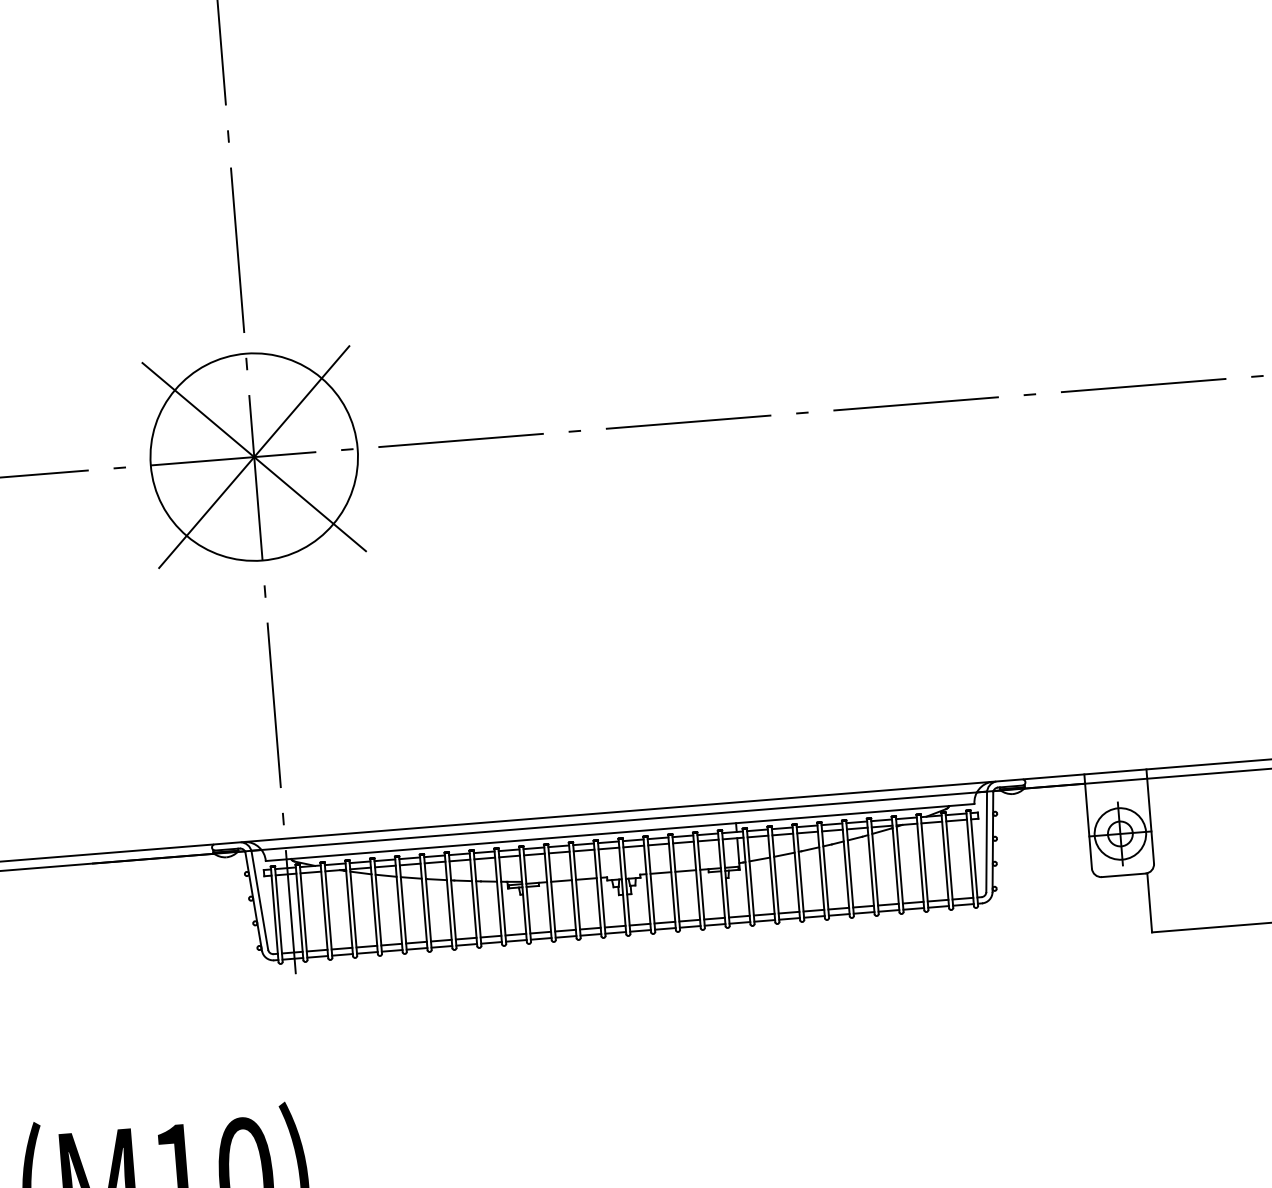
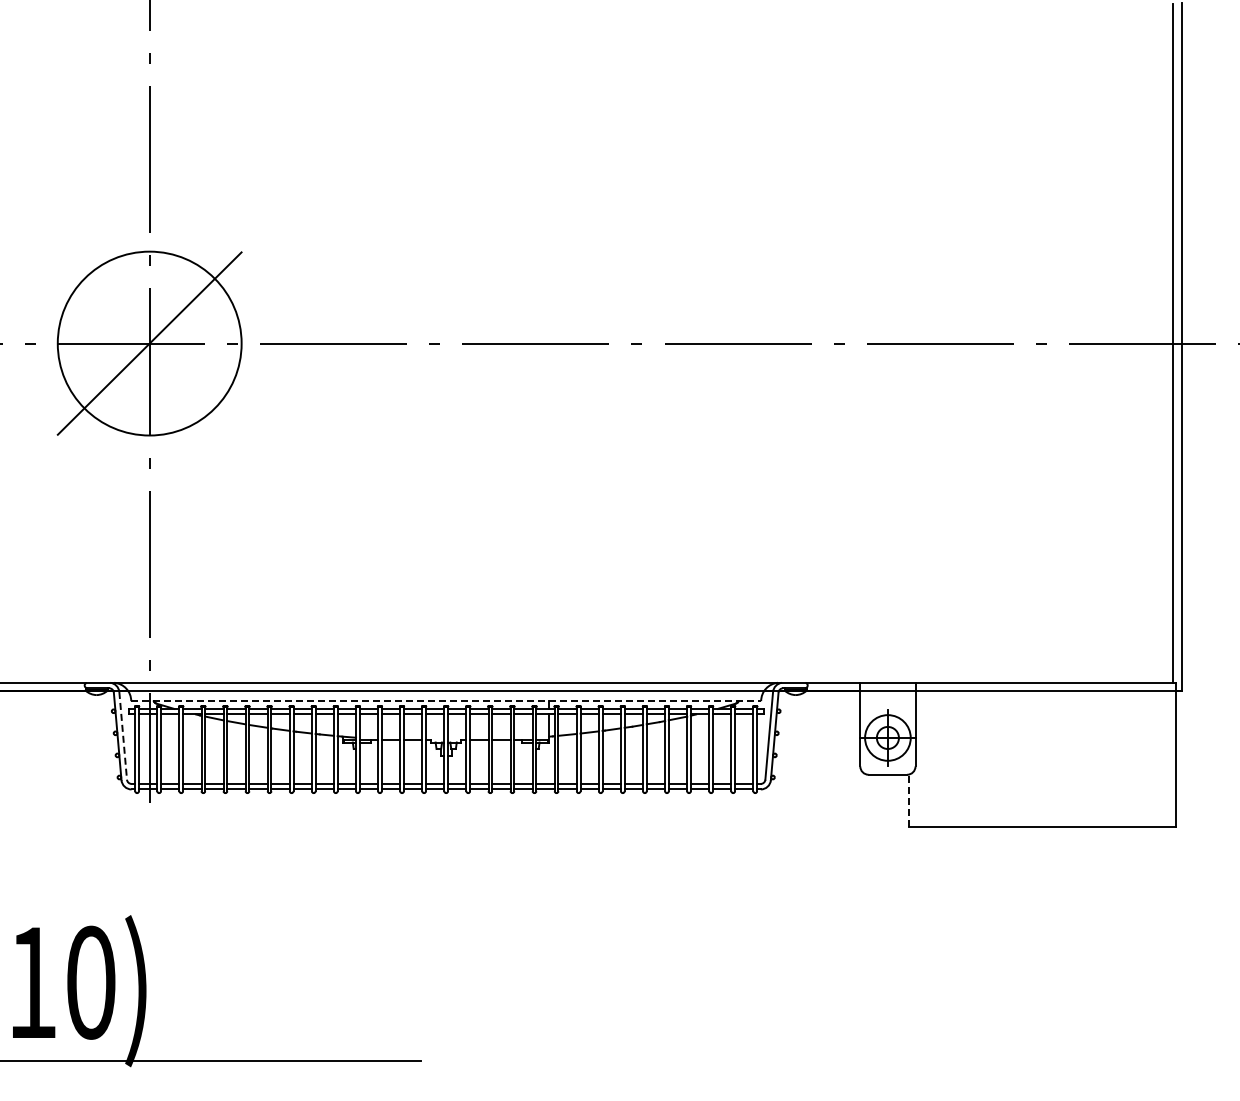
line: (253, 457) -> (149, 343), removed
line: (620, 832) -> (446, 701), solid -> dashed
line: (260, 901) -> (123, 736), solid -> dashed
line: (1149, 902) -> (908, 800), solid -> dashed

